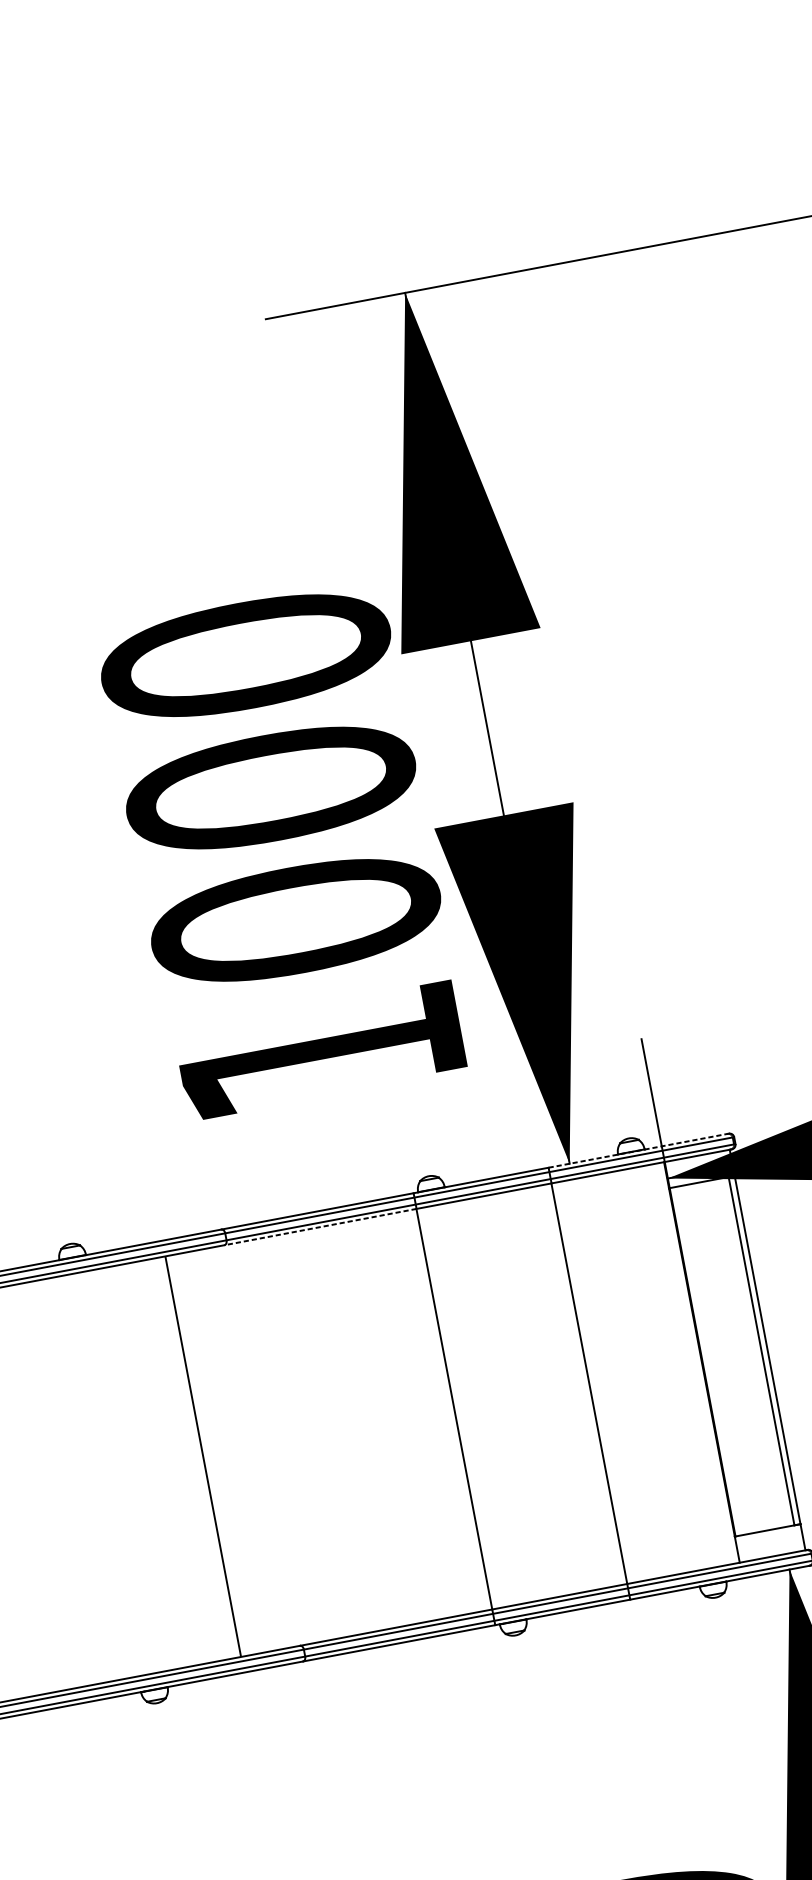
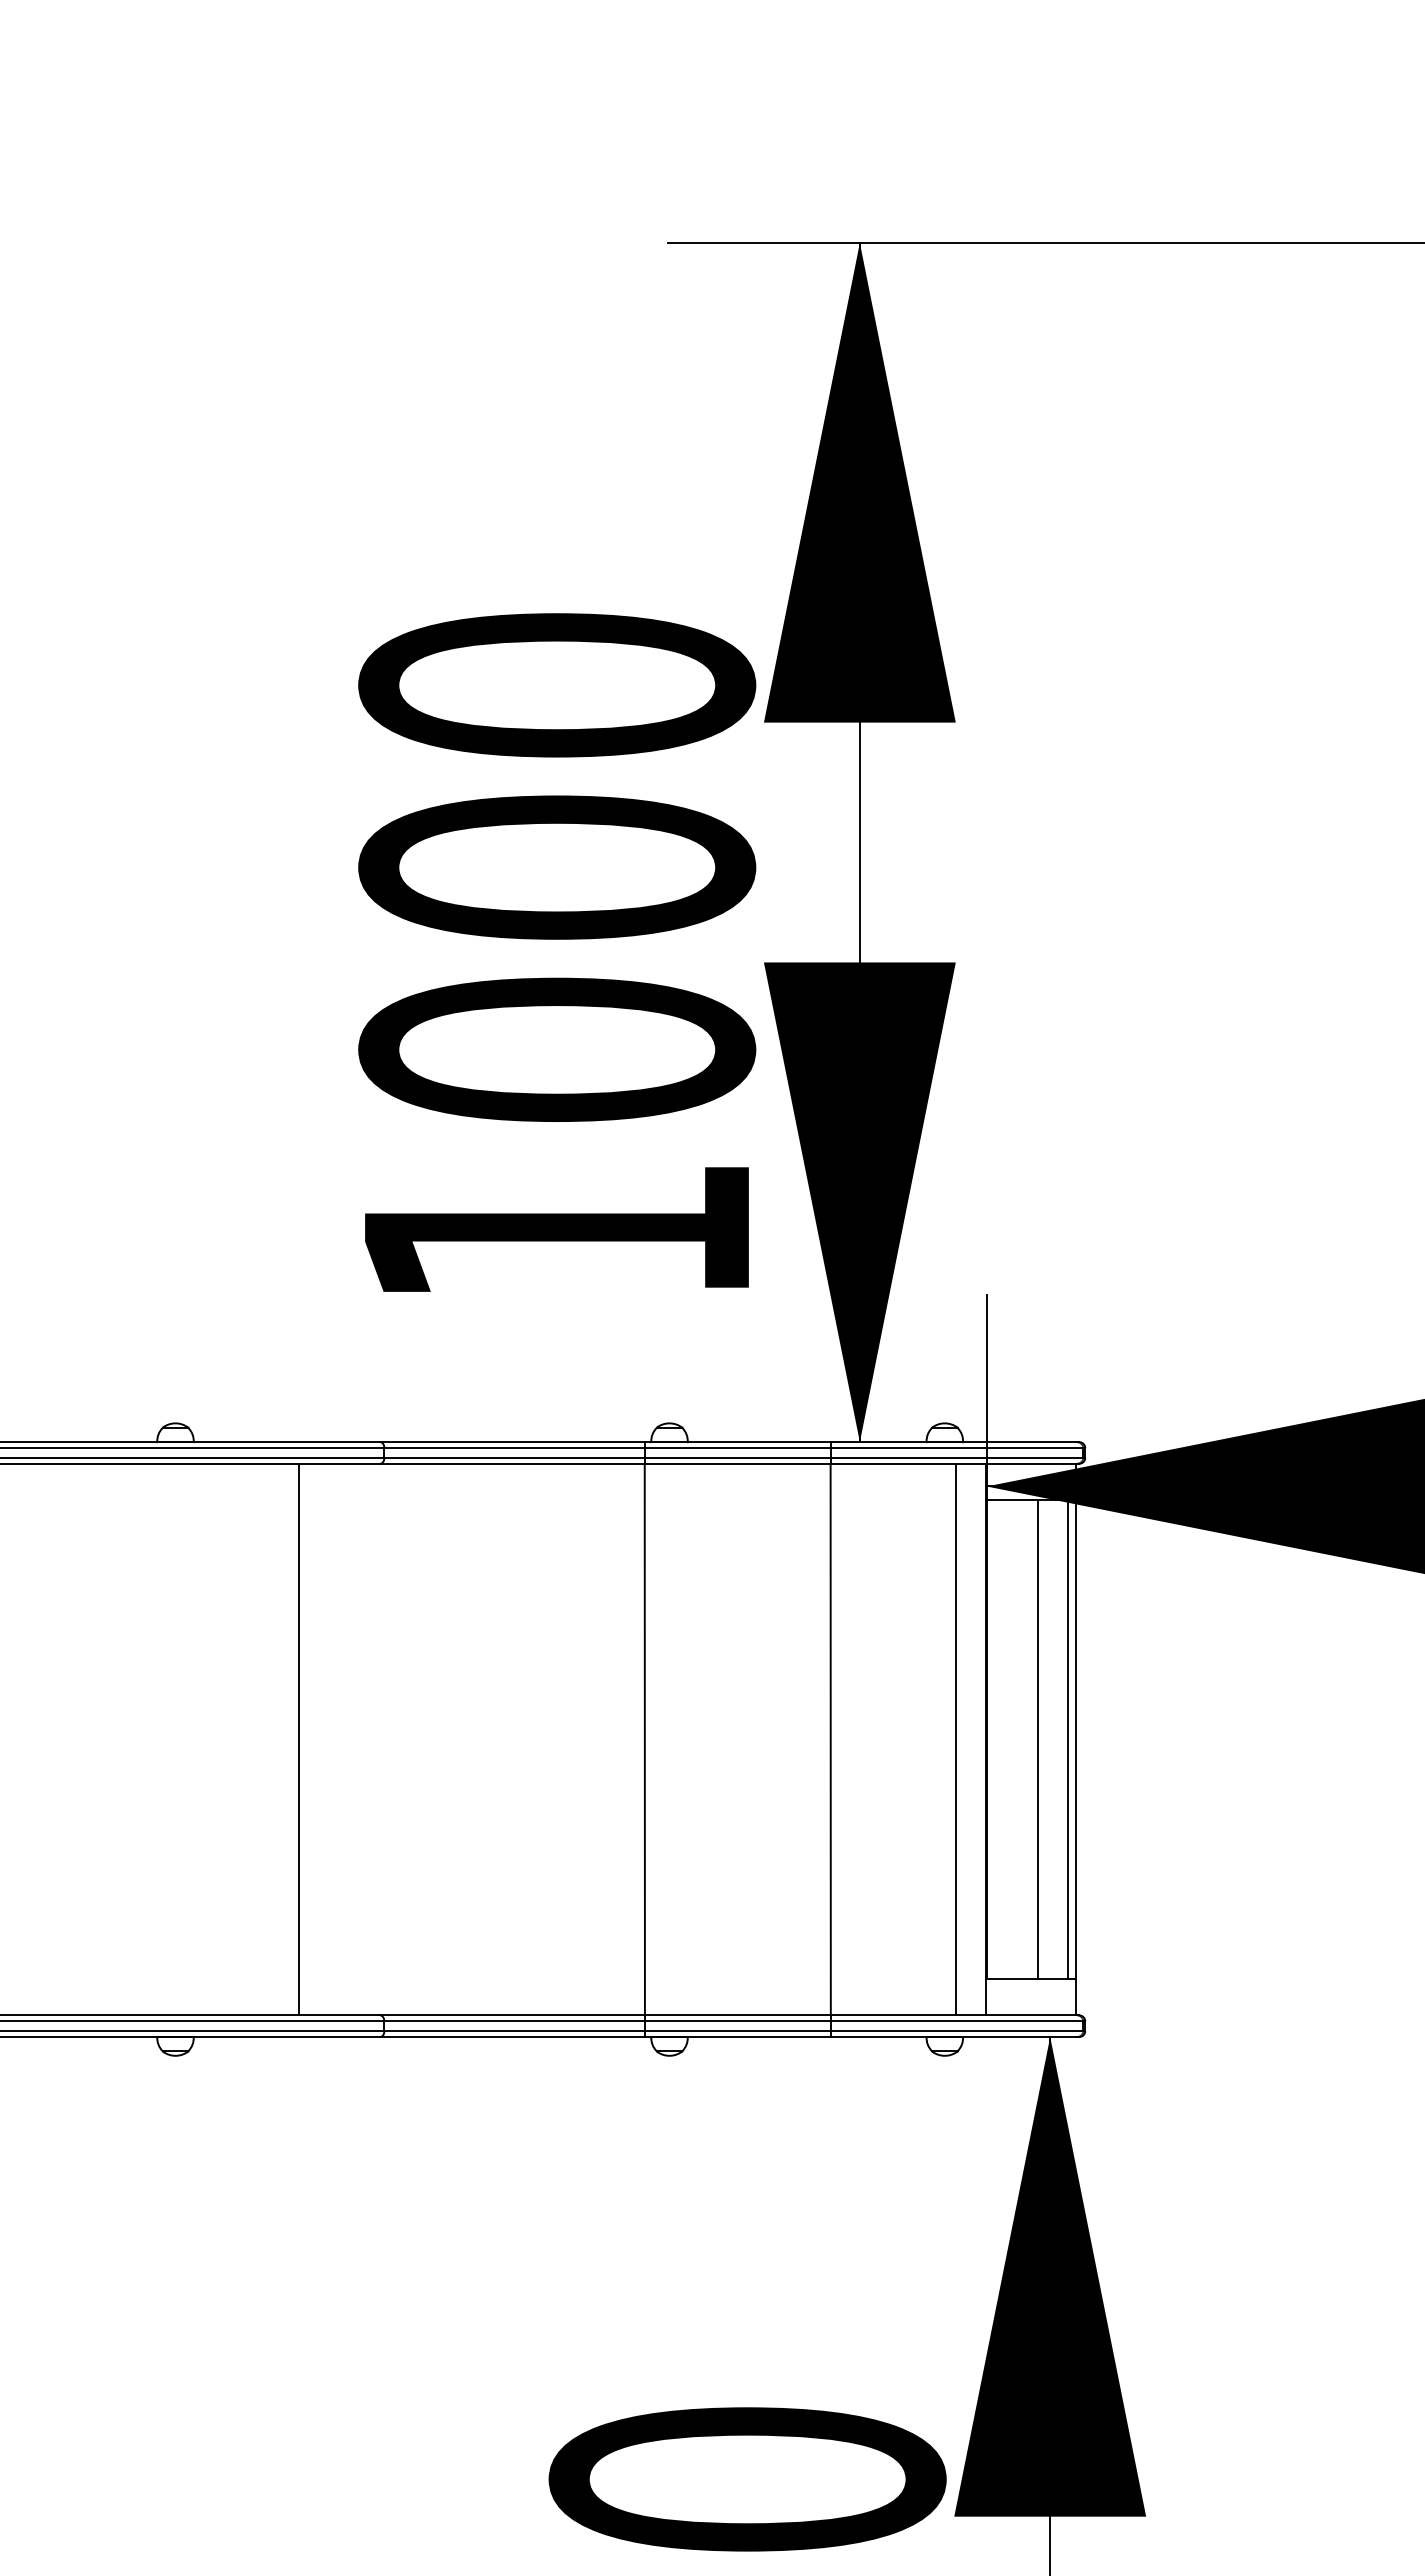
line: (638, 1150) -> (954, 1442), dashed -> solid
line: (320, 1226) -> (512, 1463), dashed -> solid
line: (740, 1355) -> (1038, 1739), added
line: (680, 1366) -> (956, 1739), added

